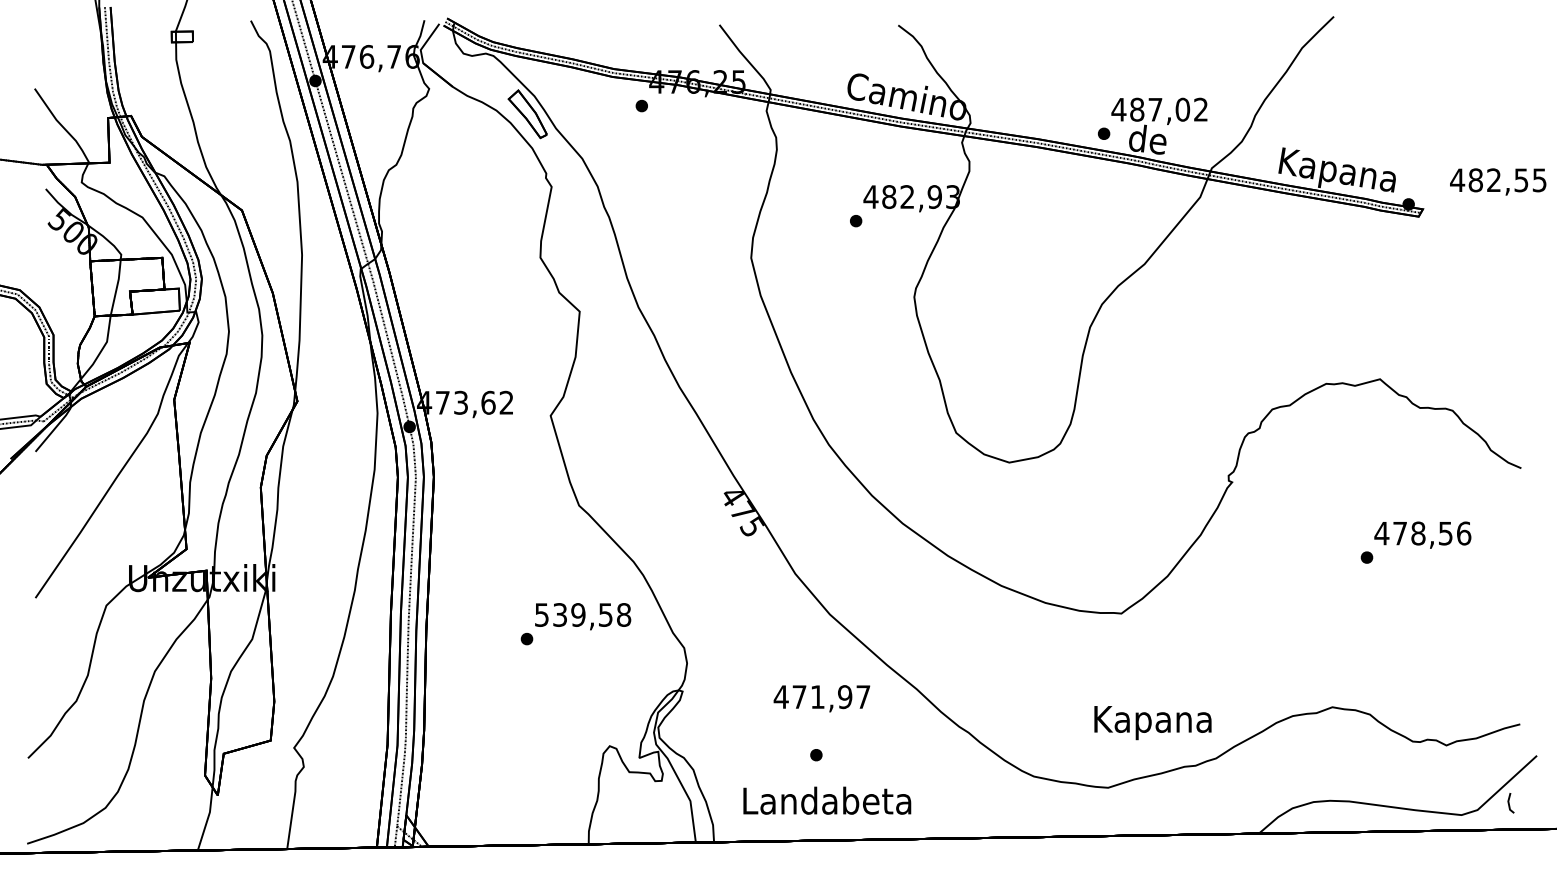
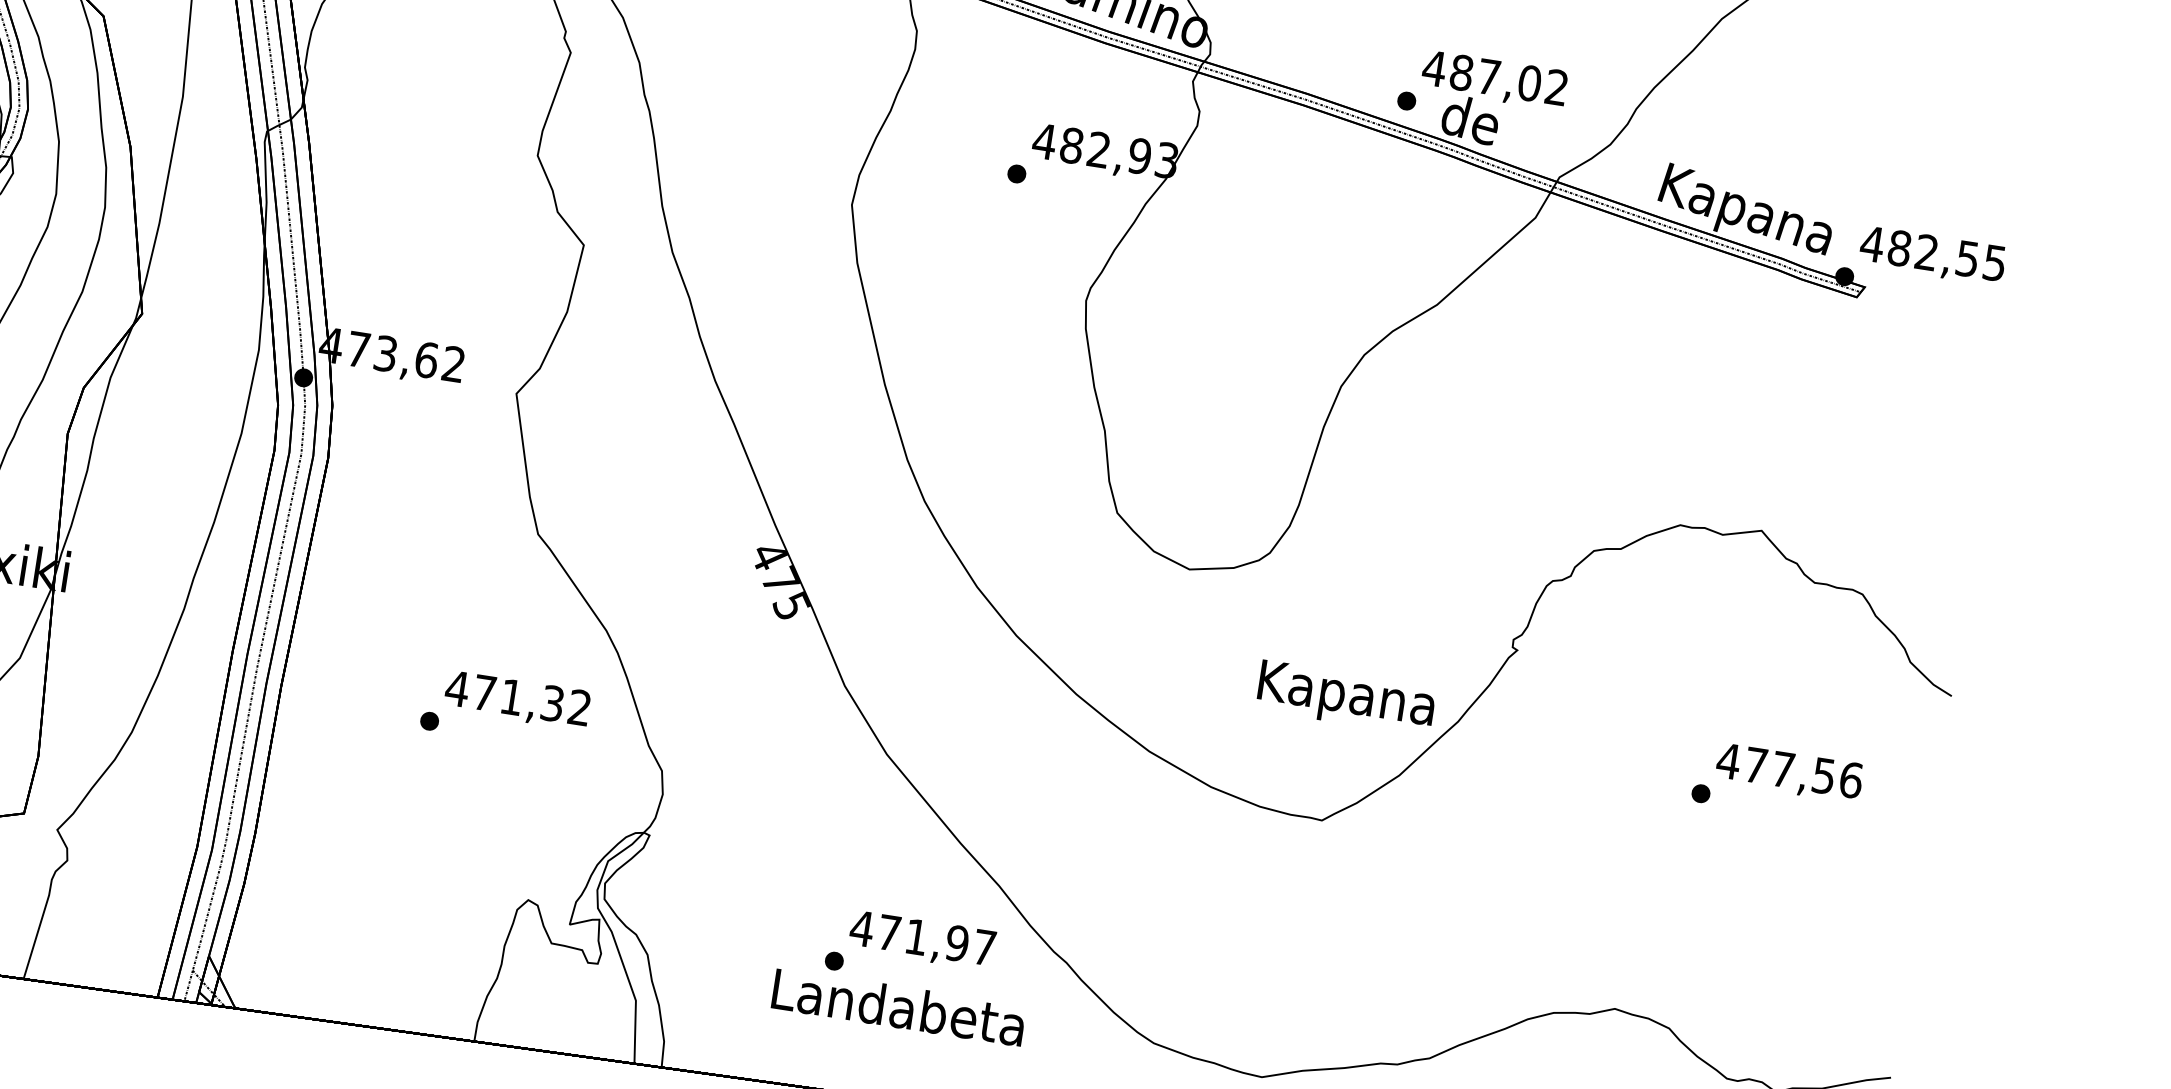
text: (1498, 181) -> (1933, 255), moved
text: (1418, 533) -> (1783, 769), 478,56 -> 477,56
text: (582, 614) -> (518, 697), 539,58 -> 471,32
text: (821, 698) -> (921, 940), moved
text: (1152, 723) -> (1345, 698), moved
text: (827, 800) -> (899, 1006), moved

